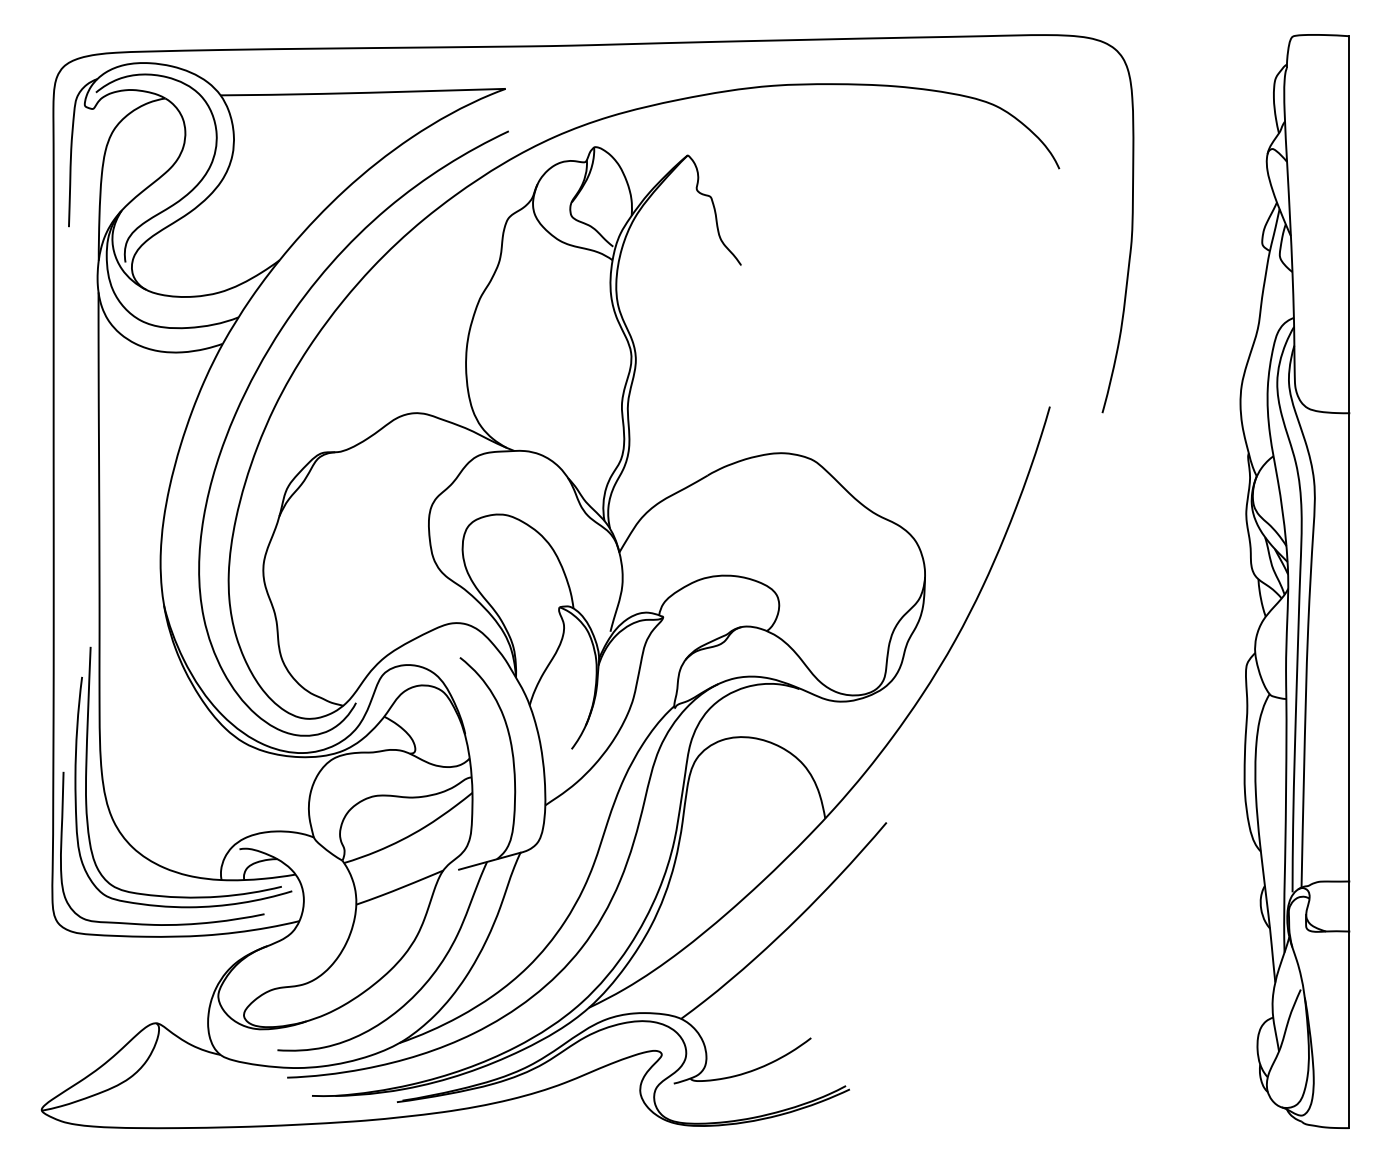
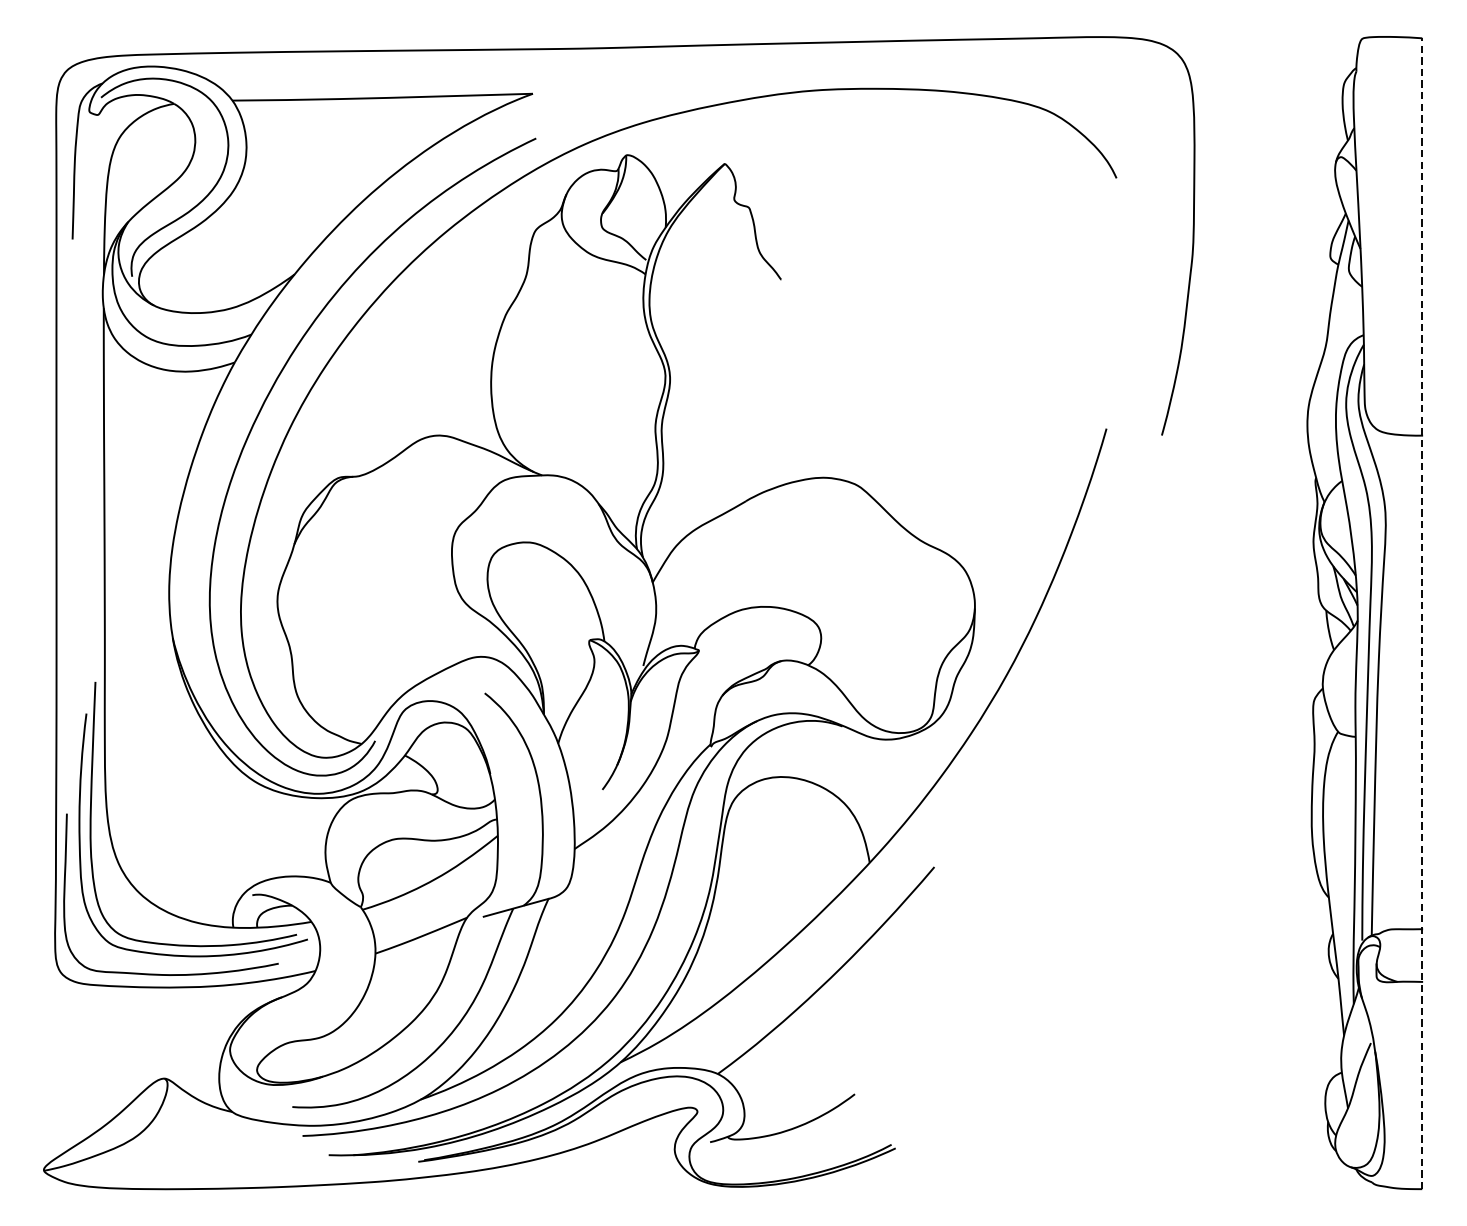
line: (1349, 582) -> (1422, 614), solid -> dashed

